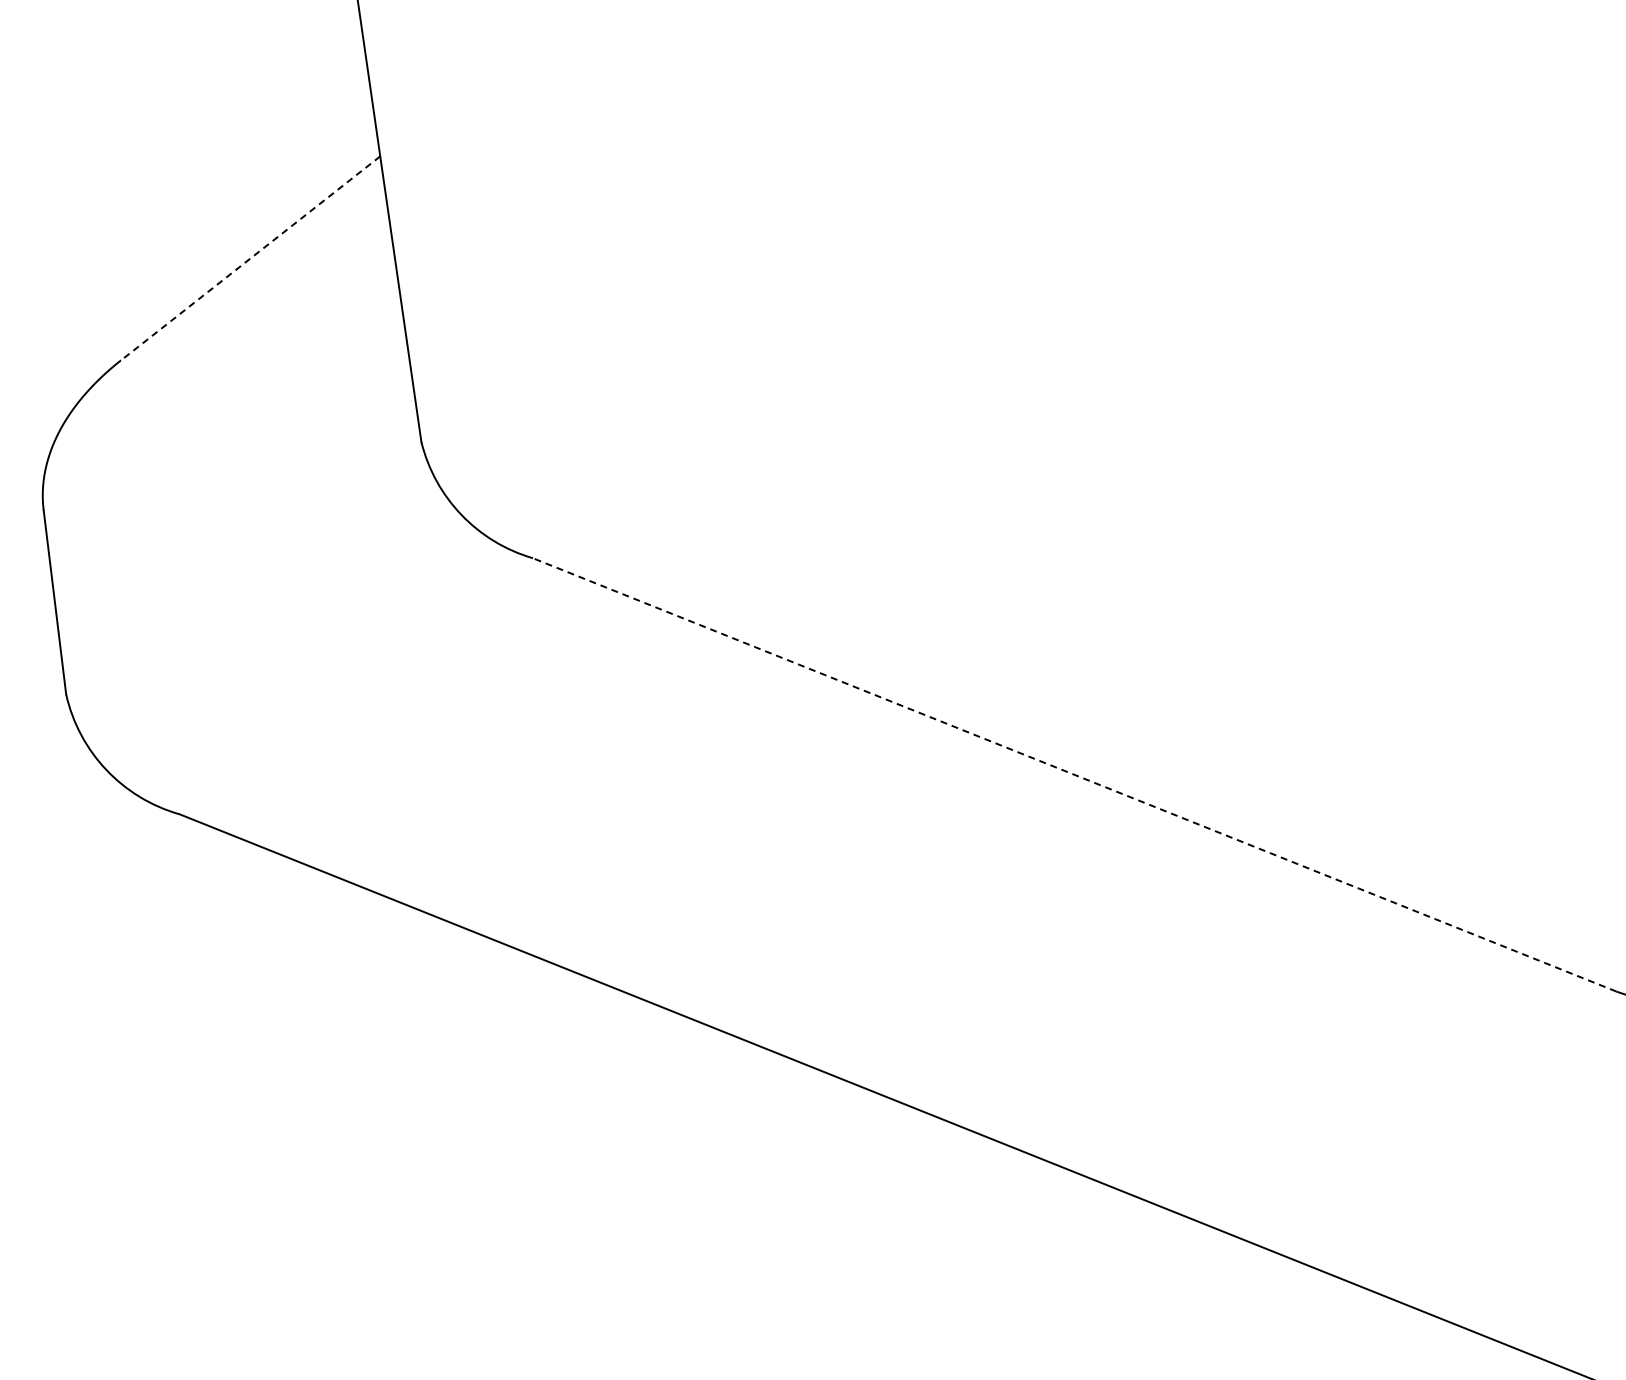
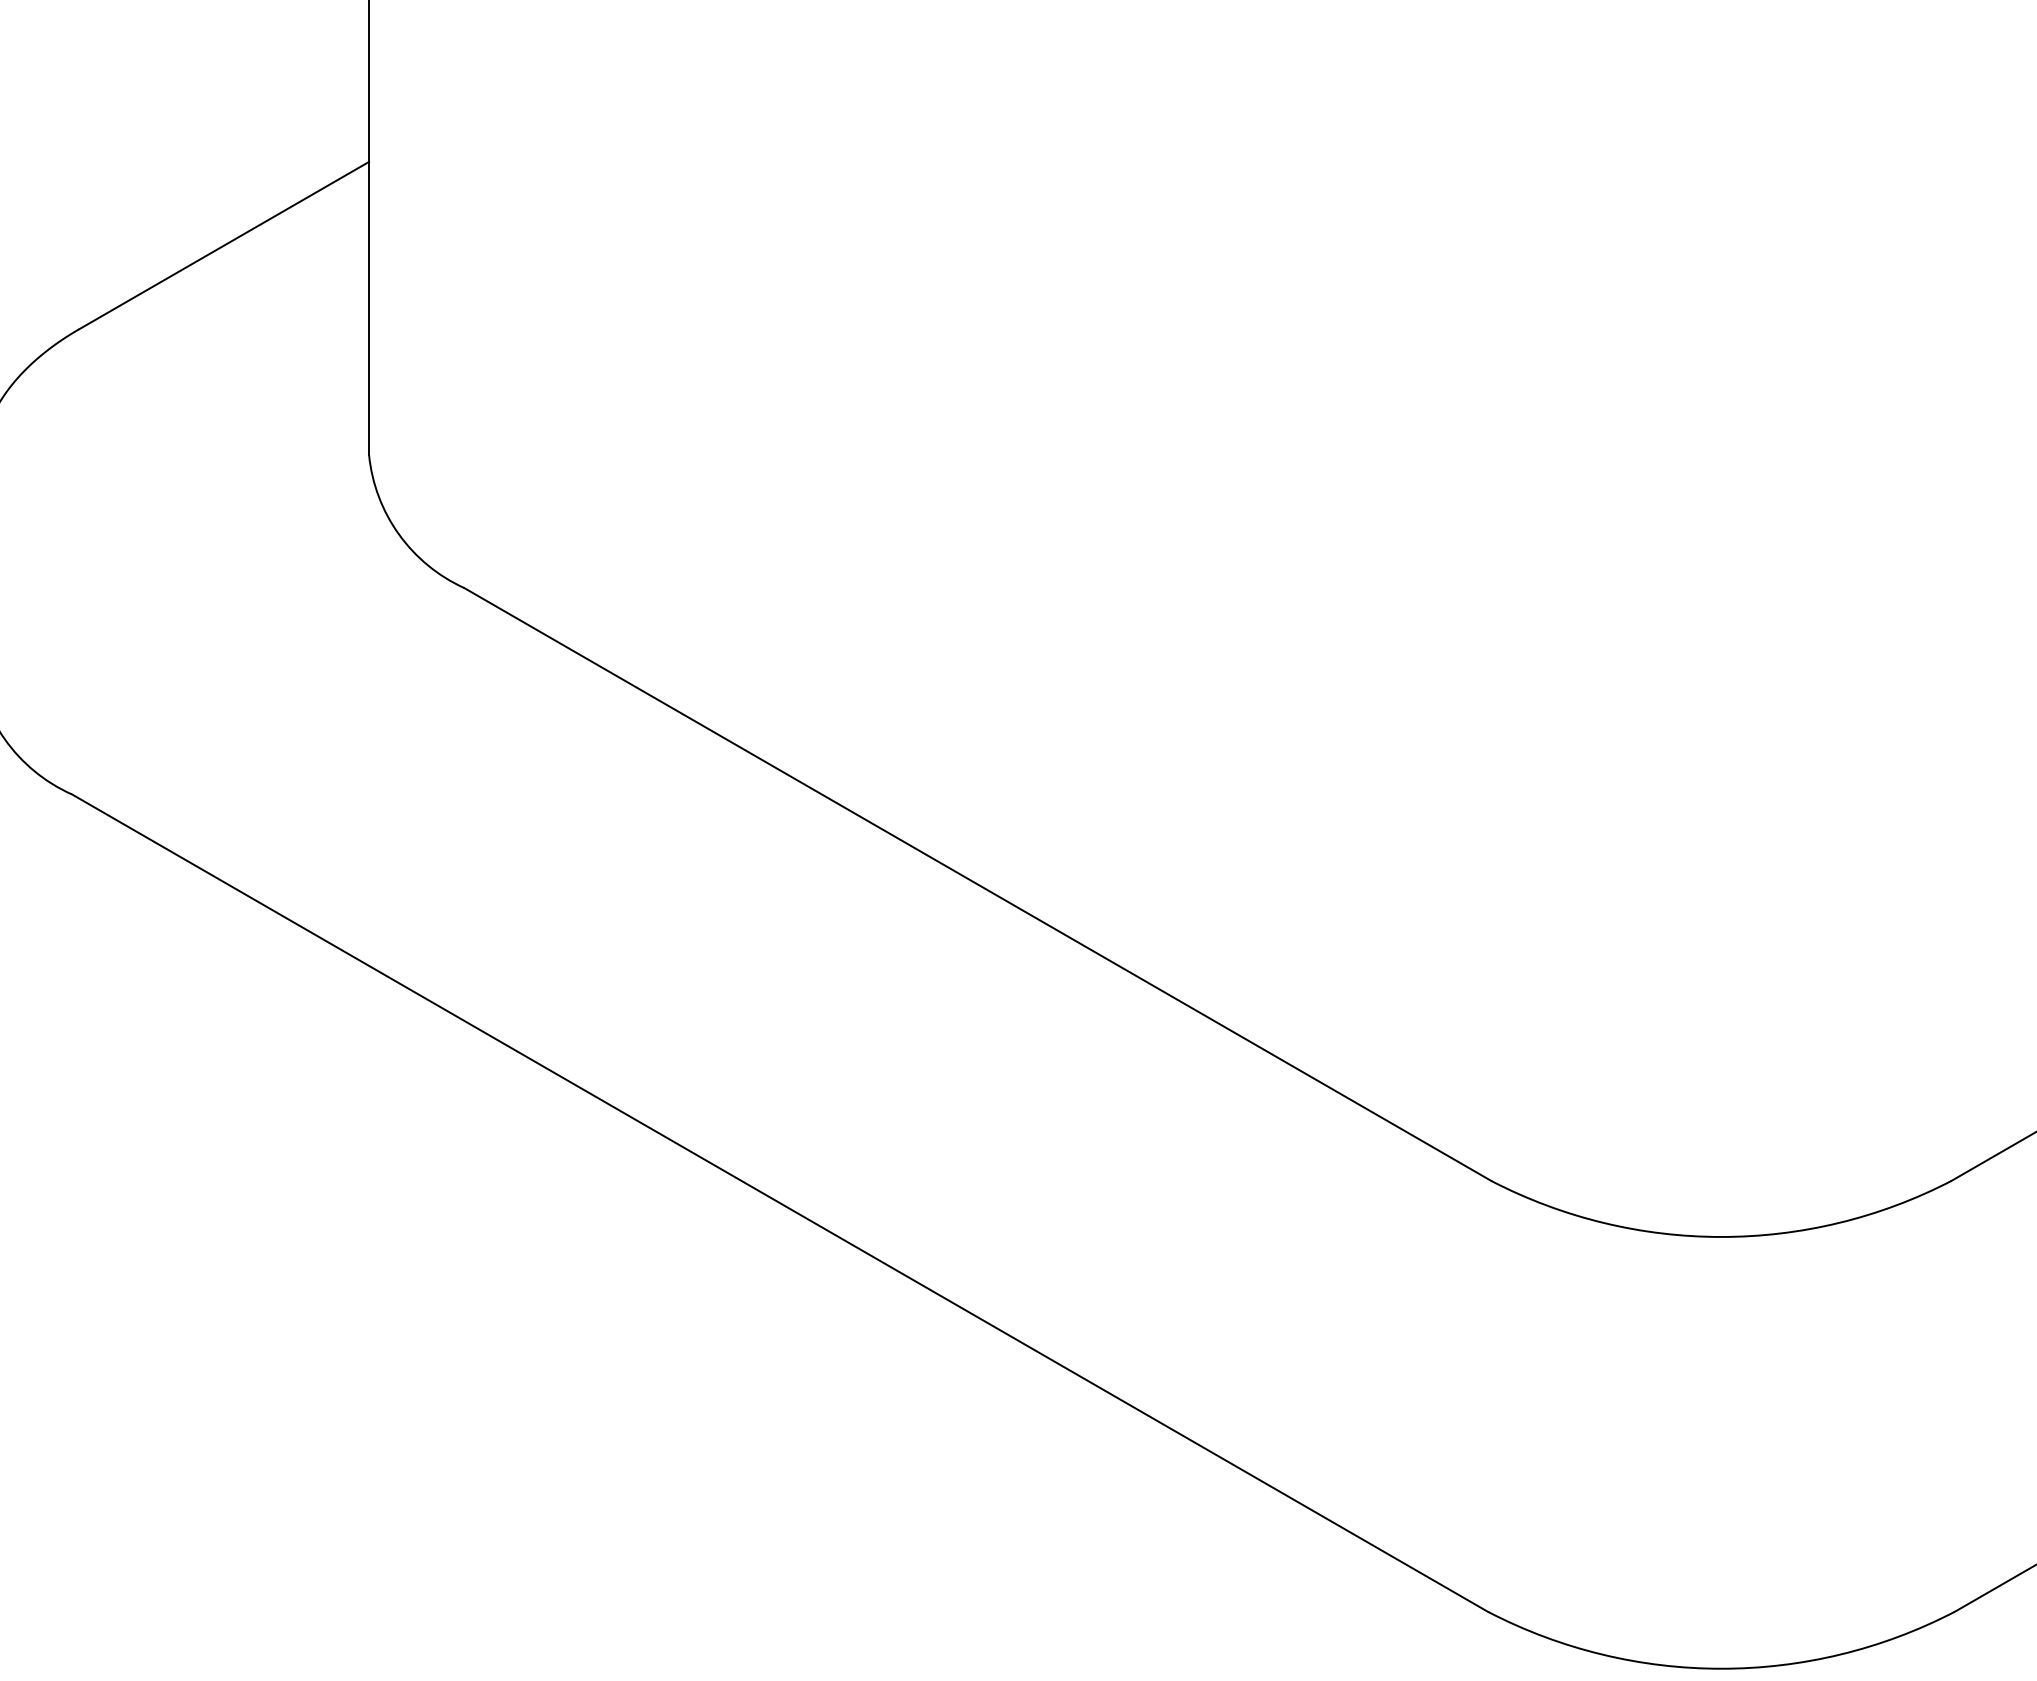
line: (251, 258) -> (224, 245), dashed -> solid
line: (1074, 774) -> (977, 884), dashed -> solid

